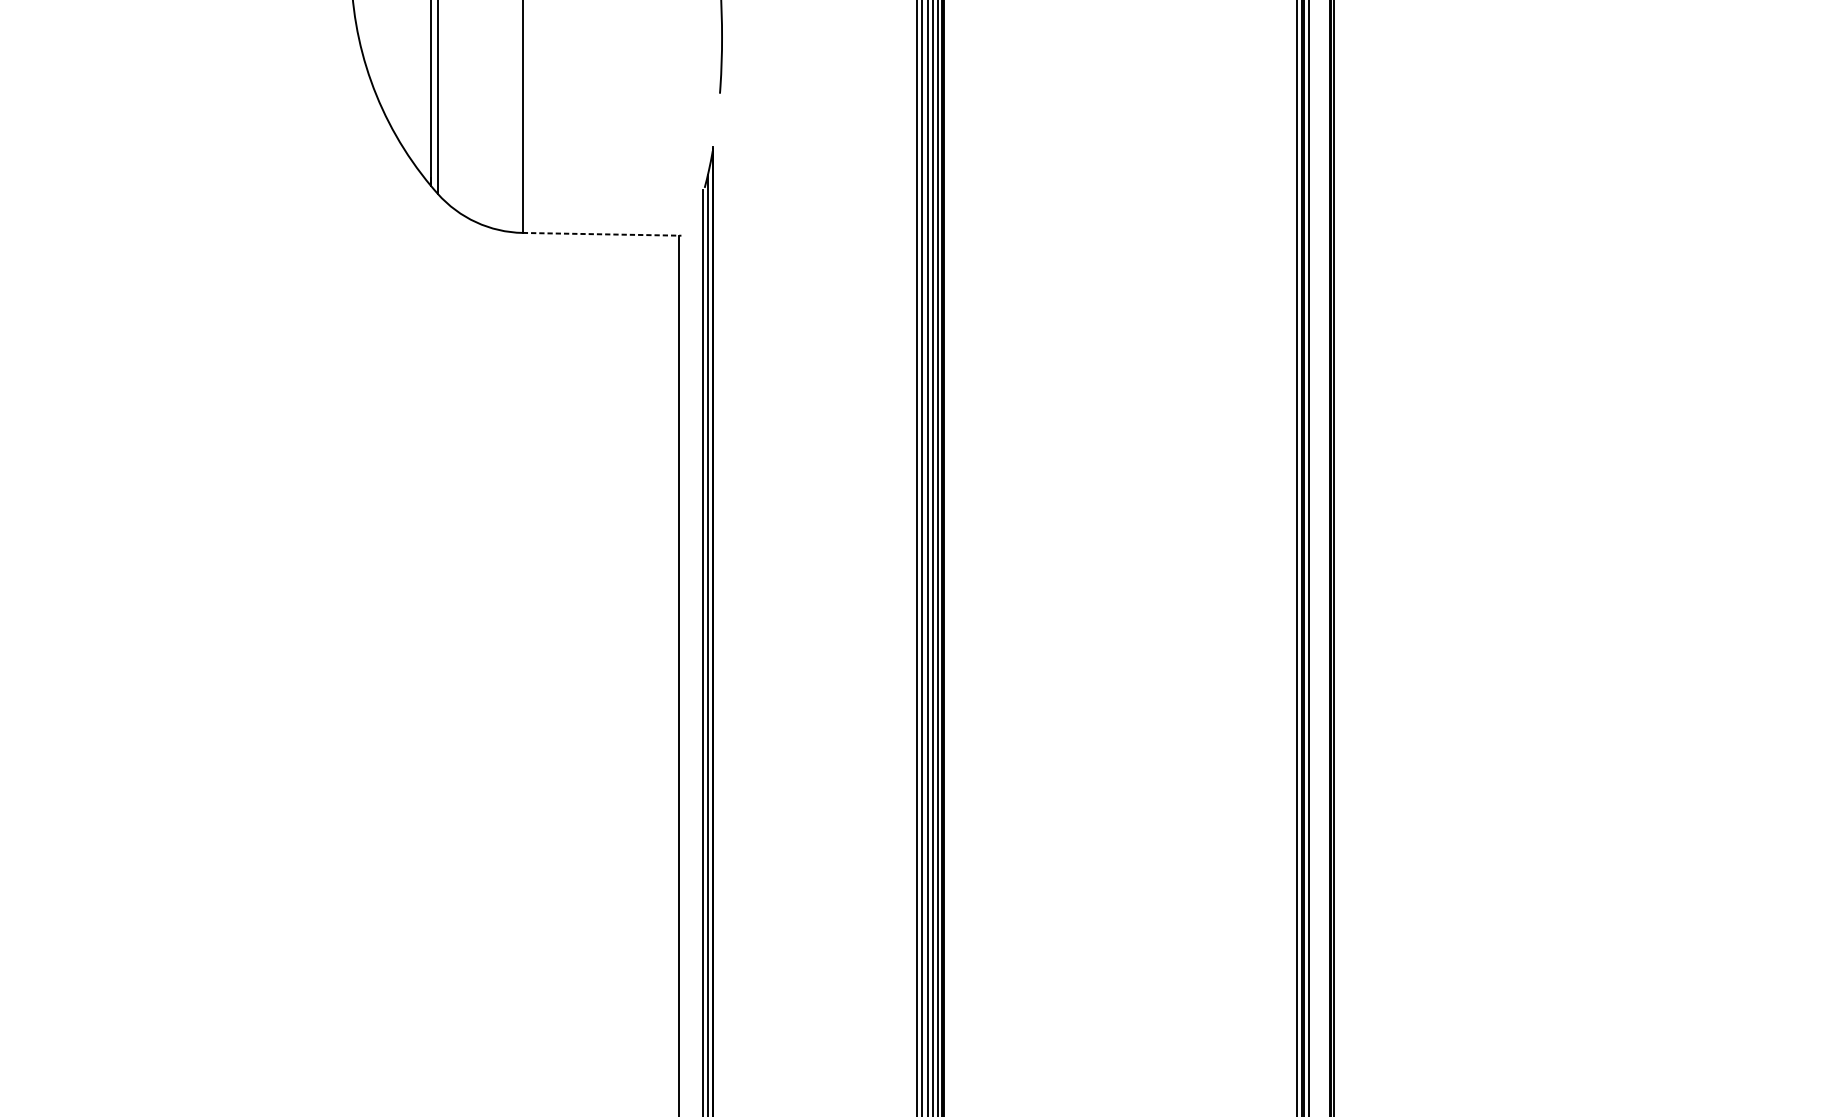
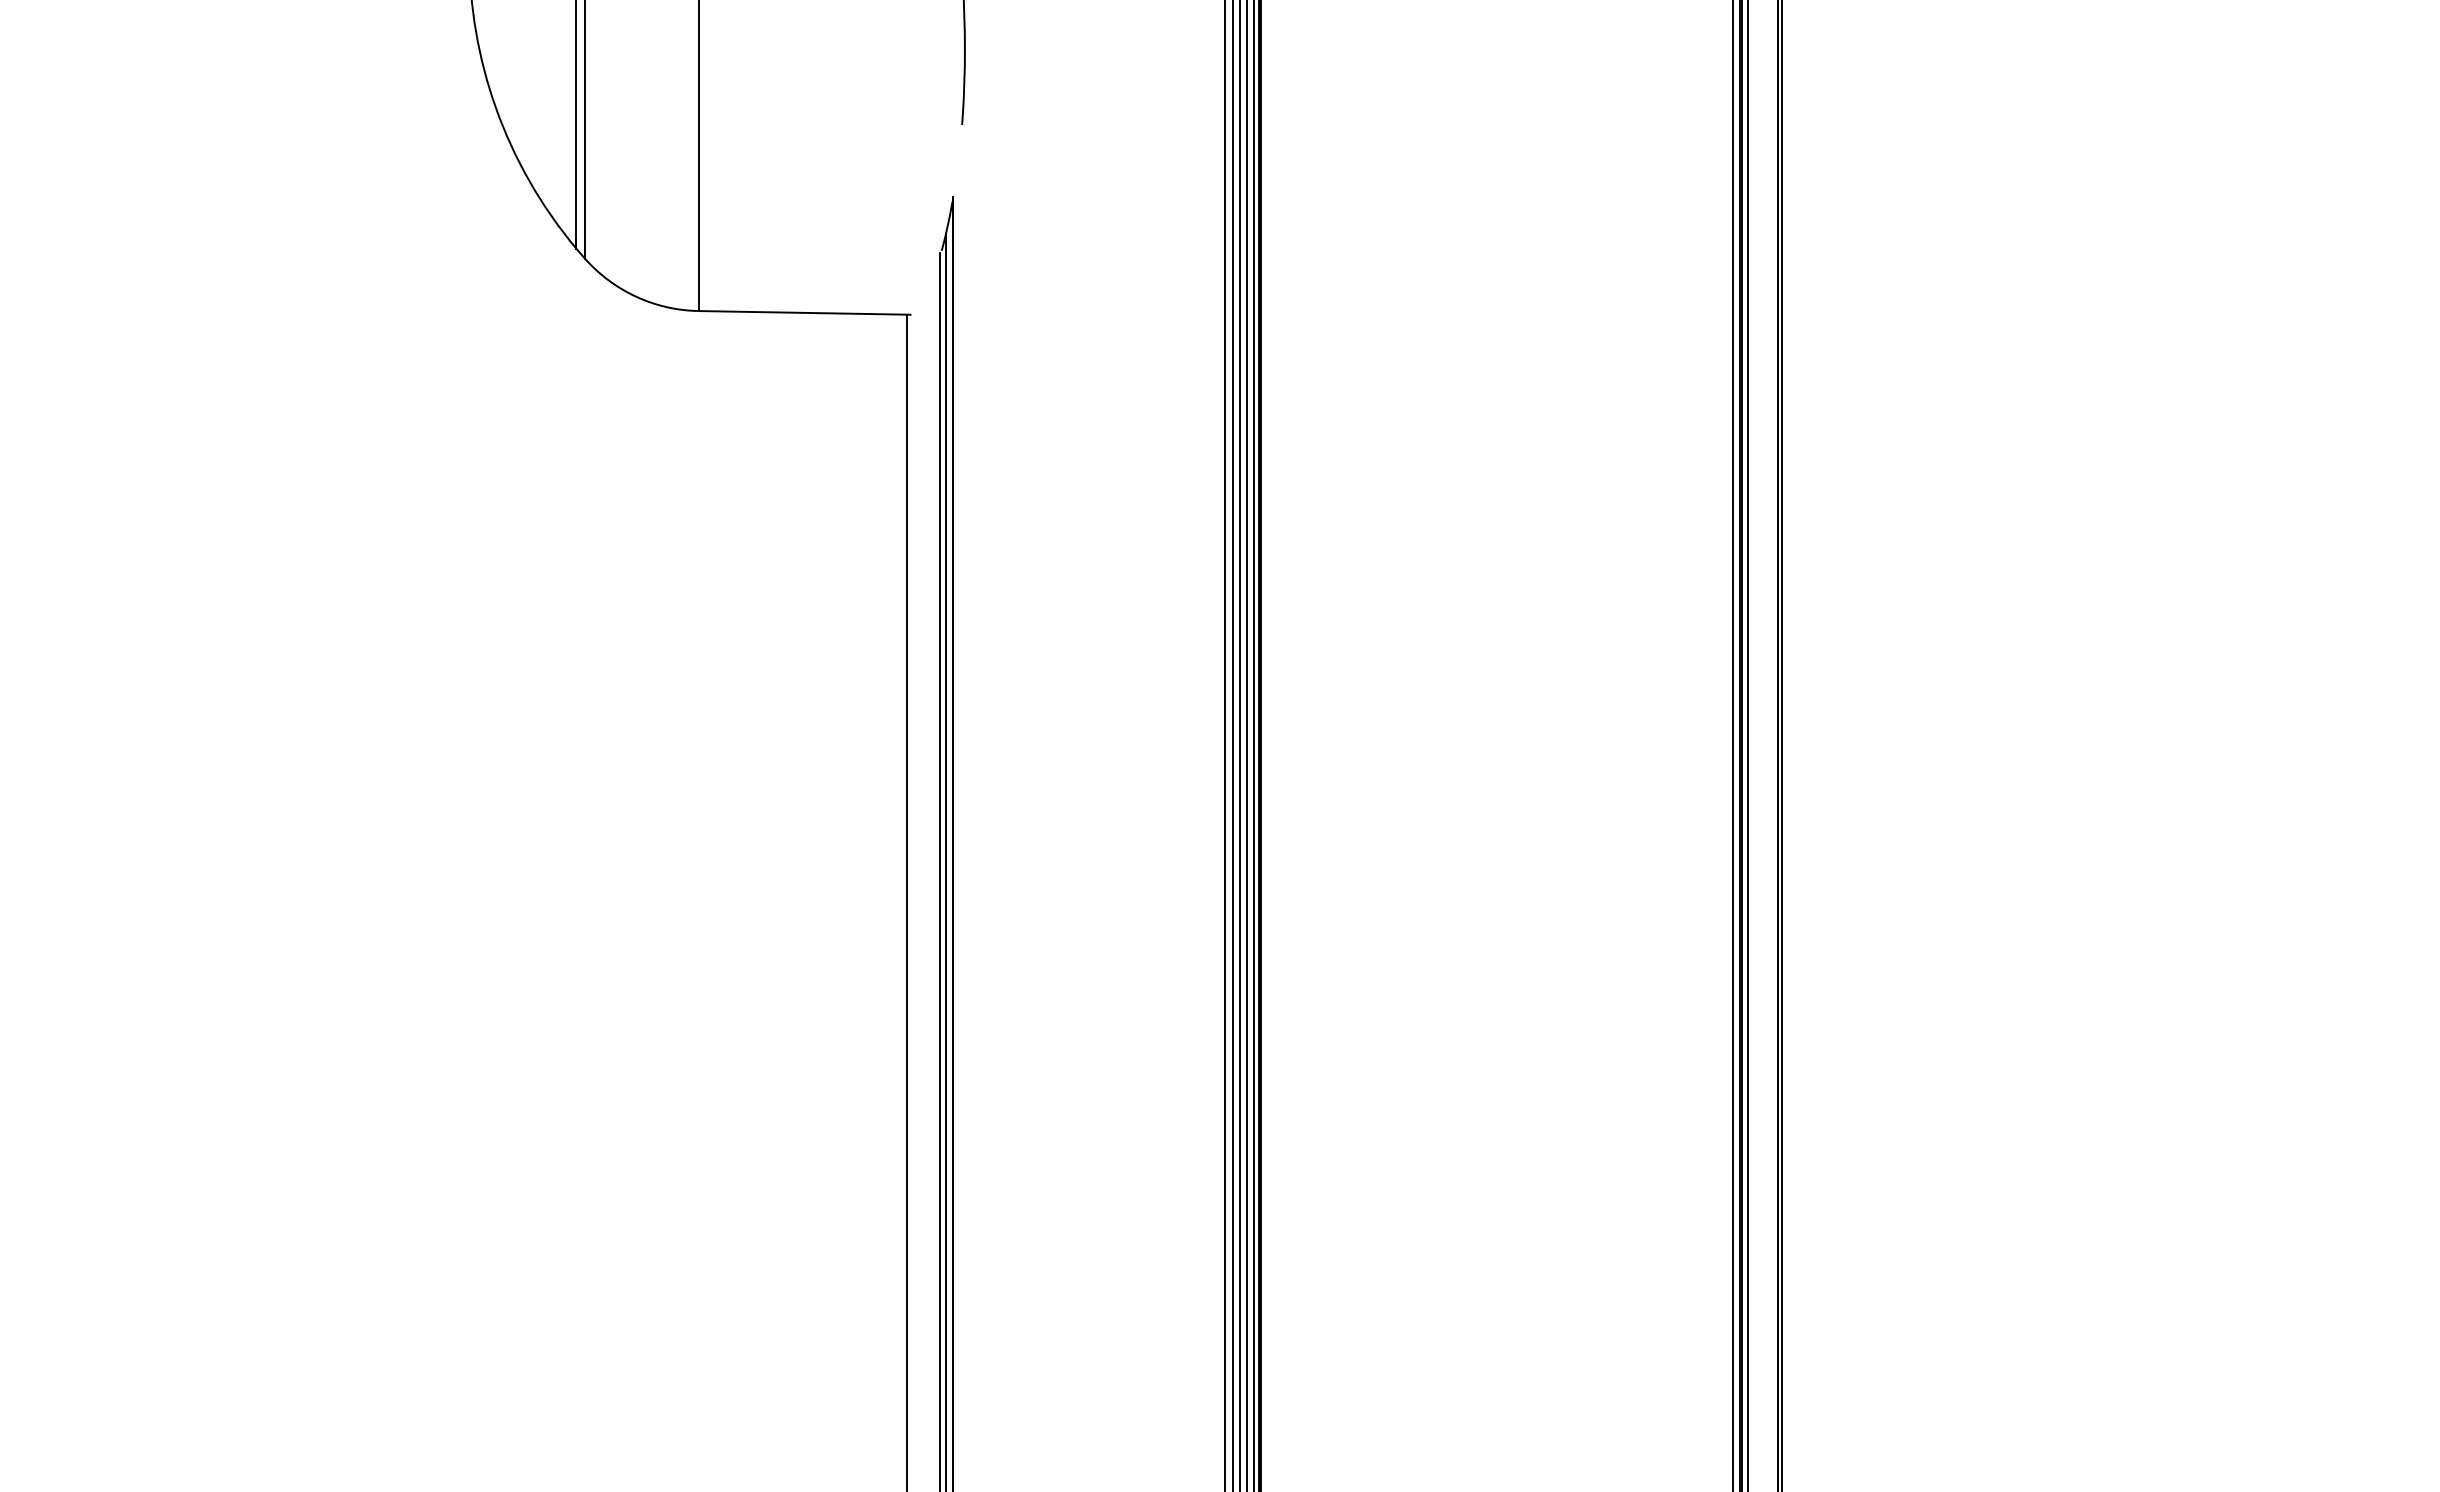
line: (601, 234) -> (804, 312), dashed -> solid

